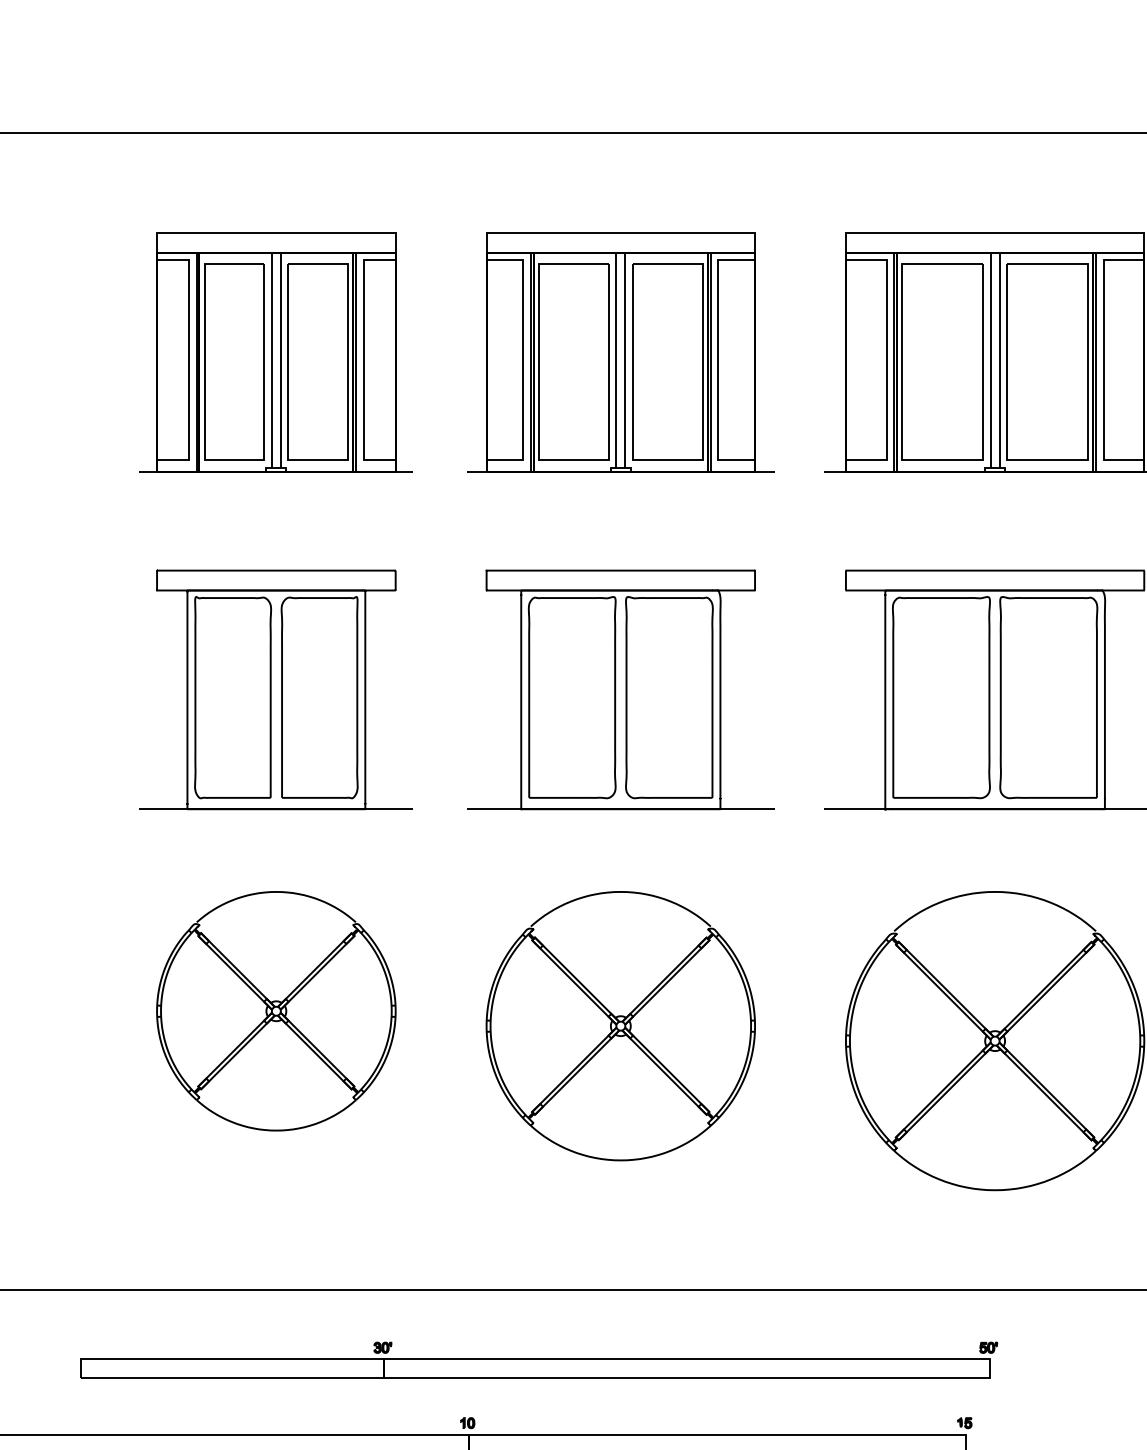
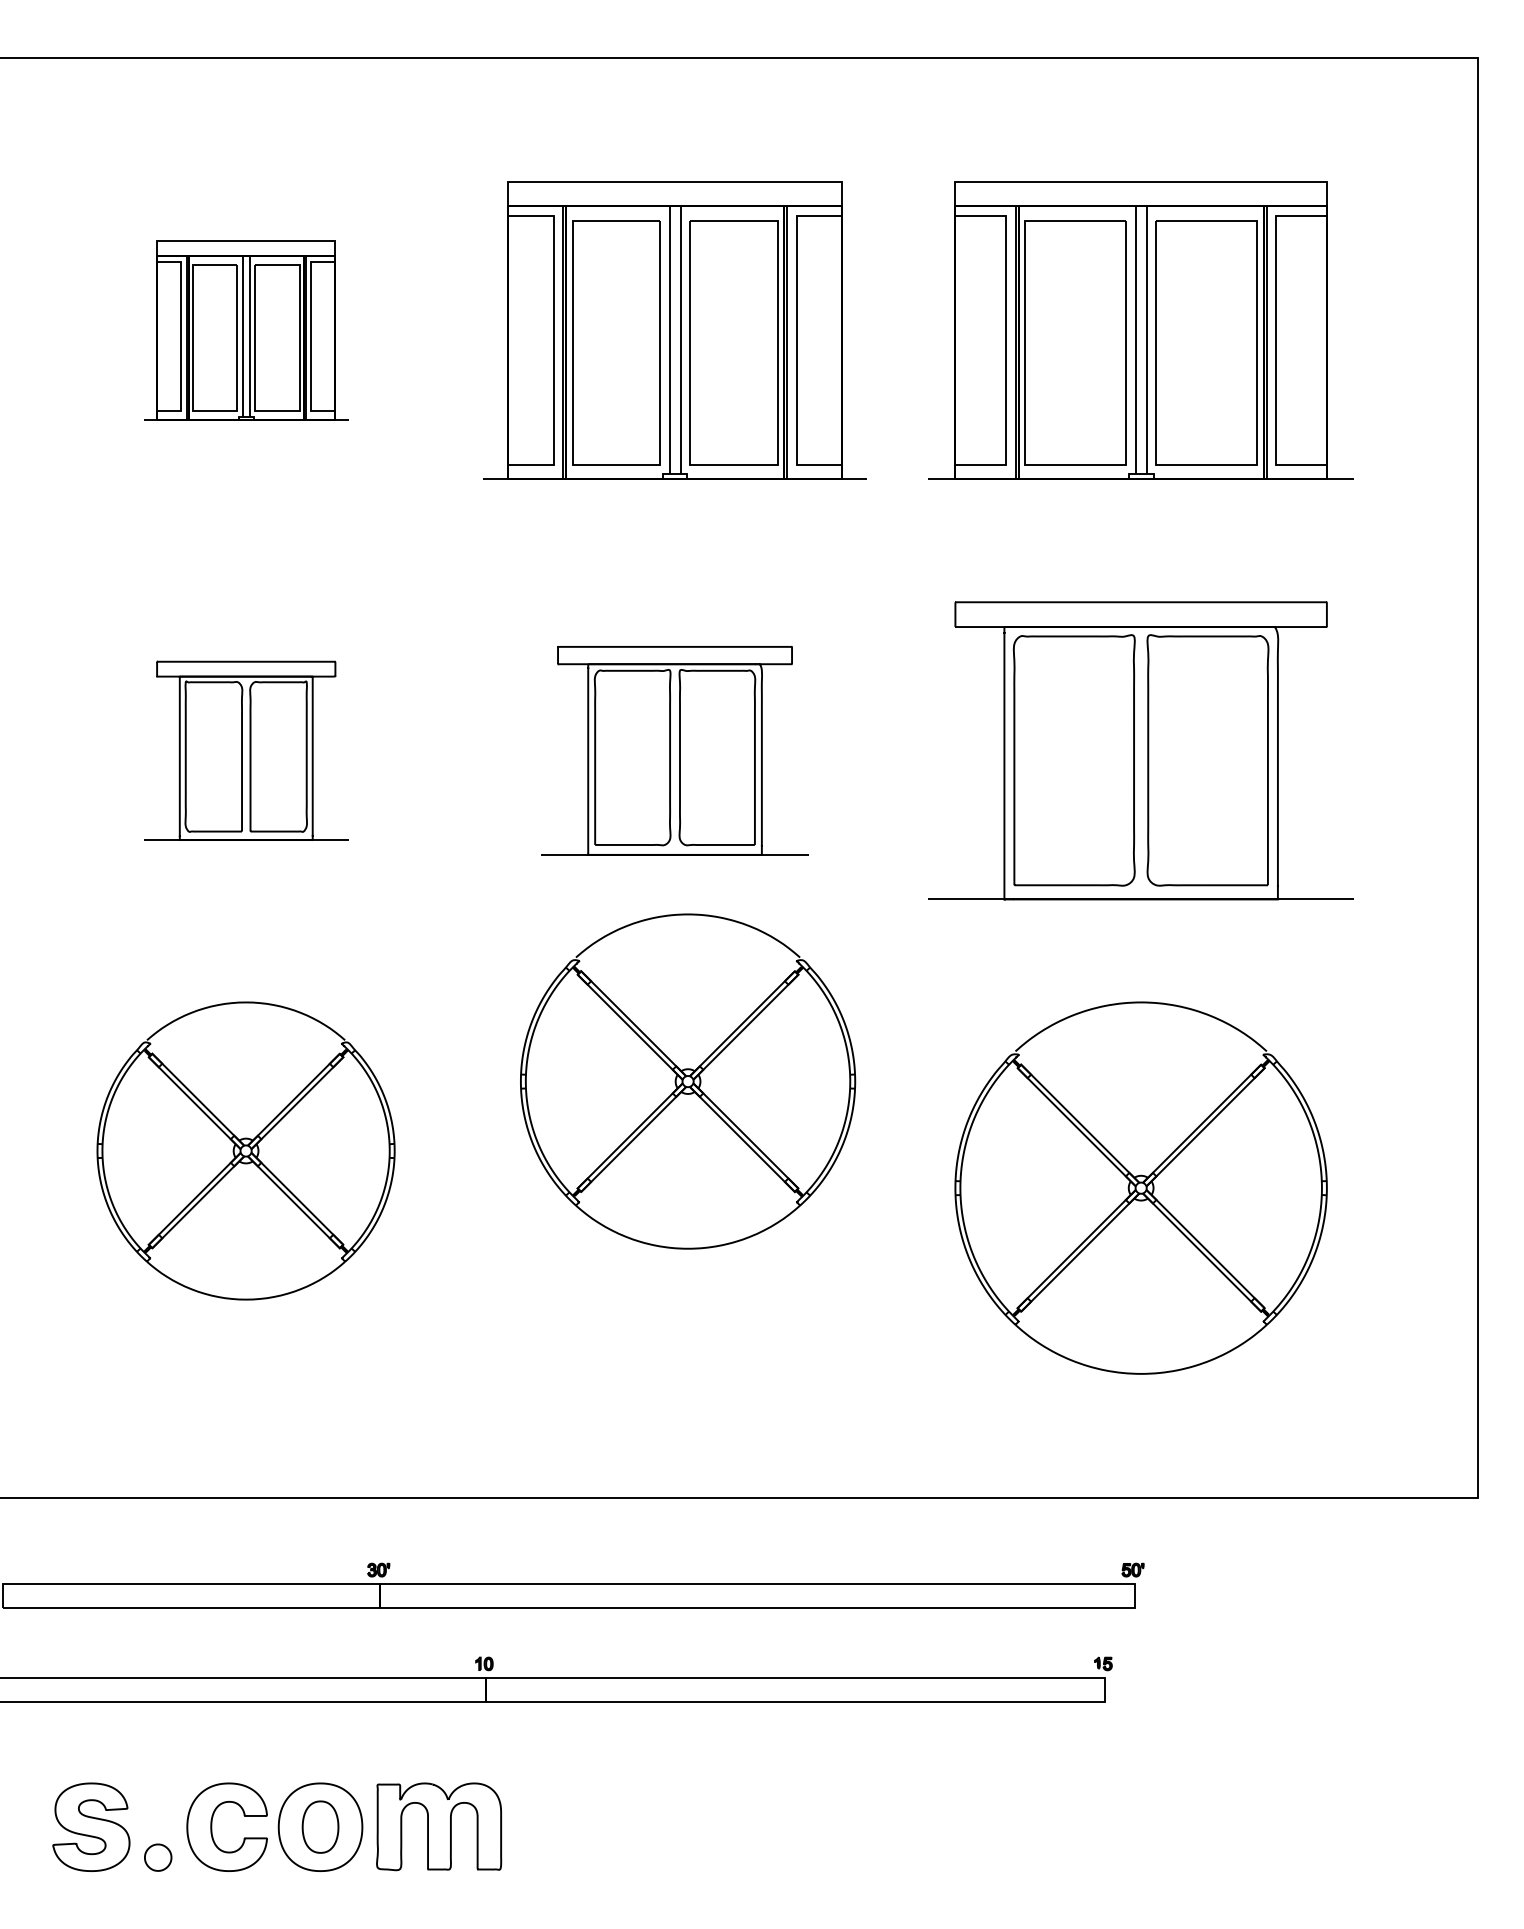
part: (276, 352) -> (246, 330), size x0.6
part: (276, 689) -> (246, 750), size x0.6
part: (620, 689) -> (674, 750), size x0.7
part: (621, 1026) -> (688, 1081), moved

